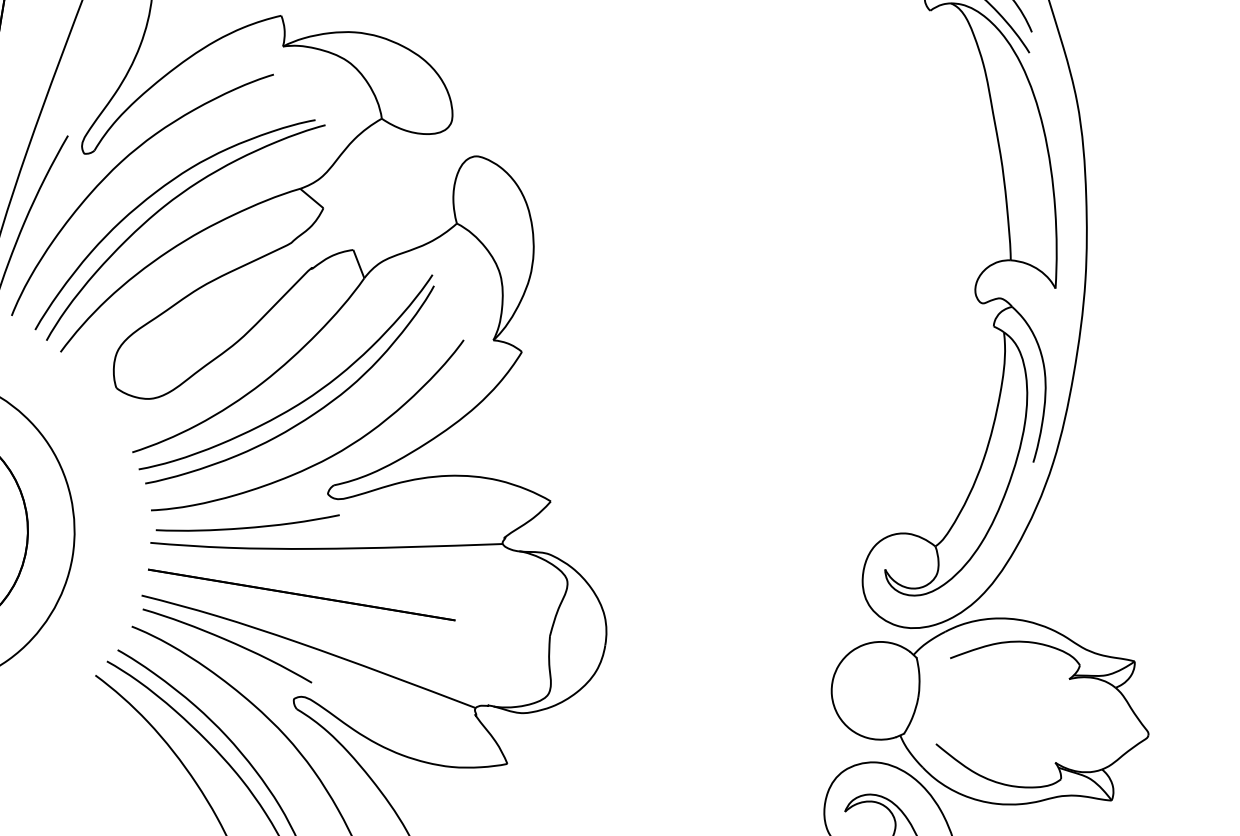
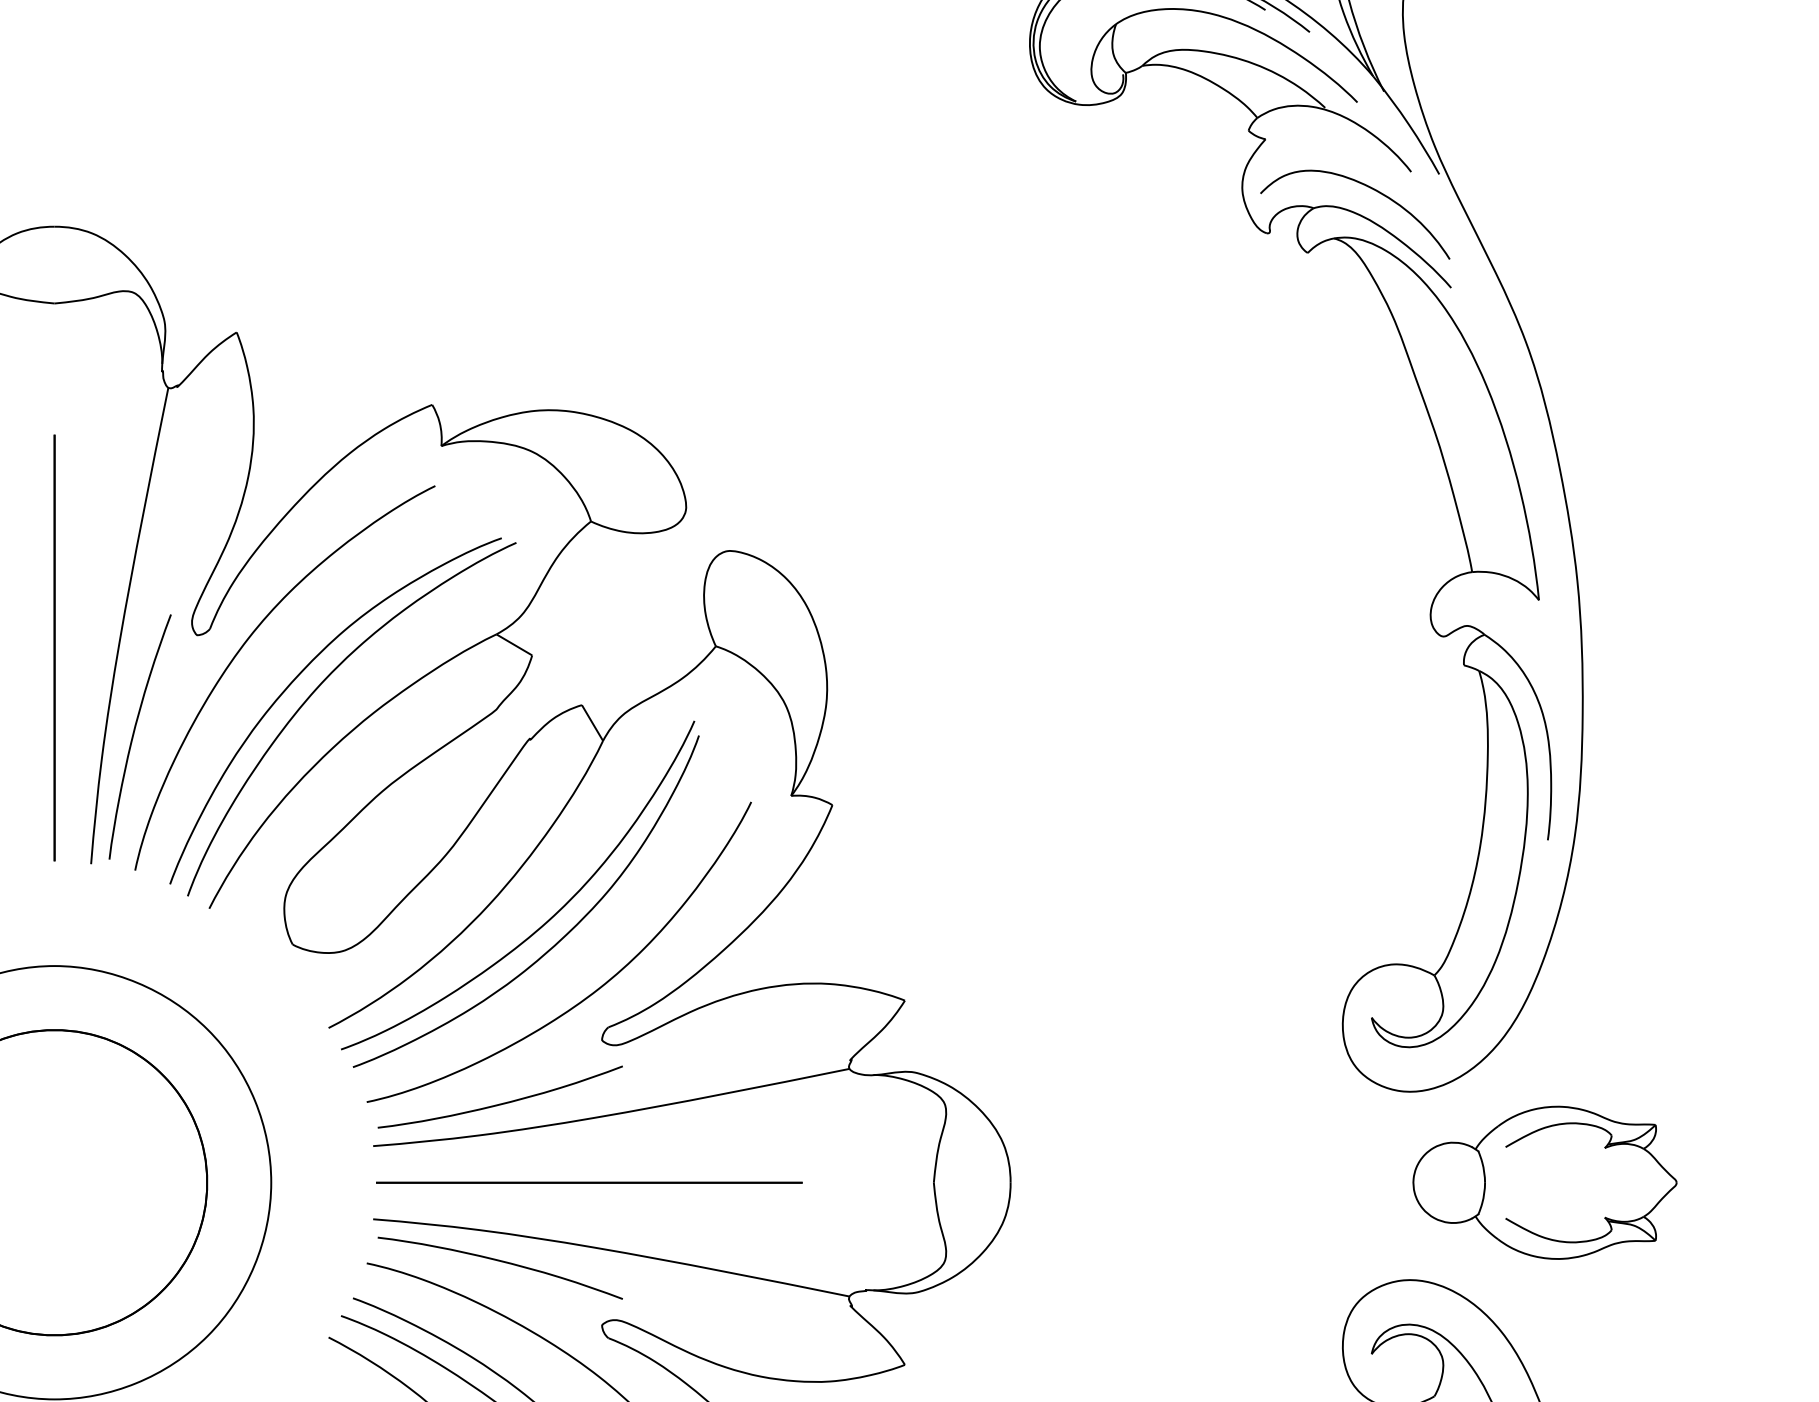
part: (990, 708) -> (1544, 1182), size x0.6

